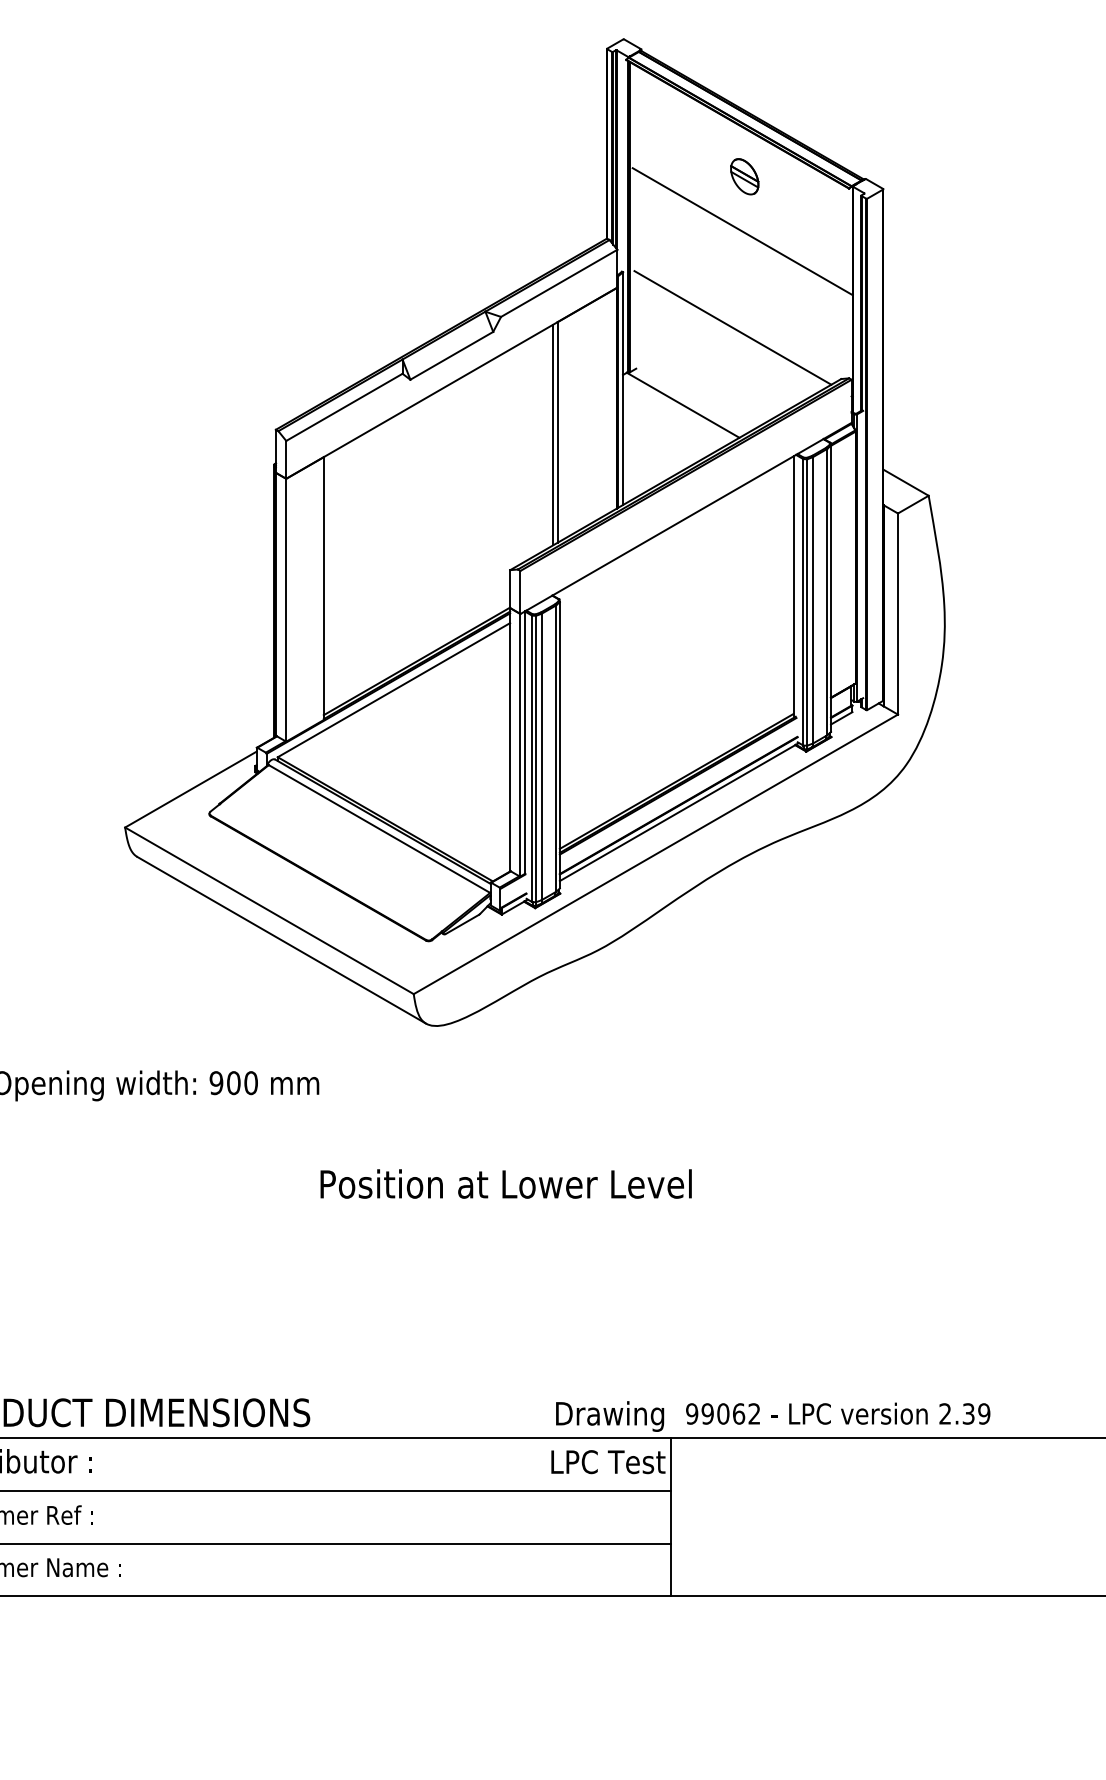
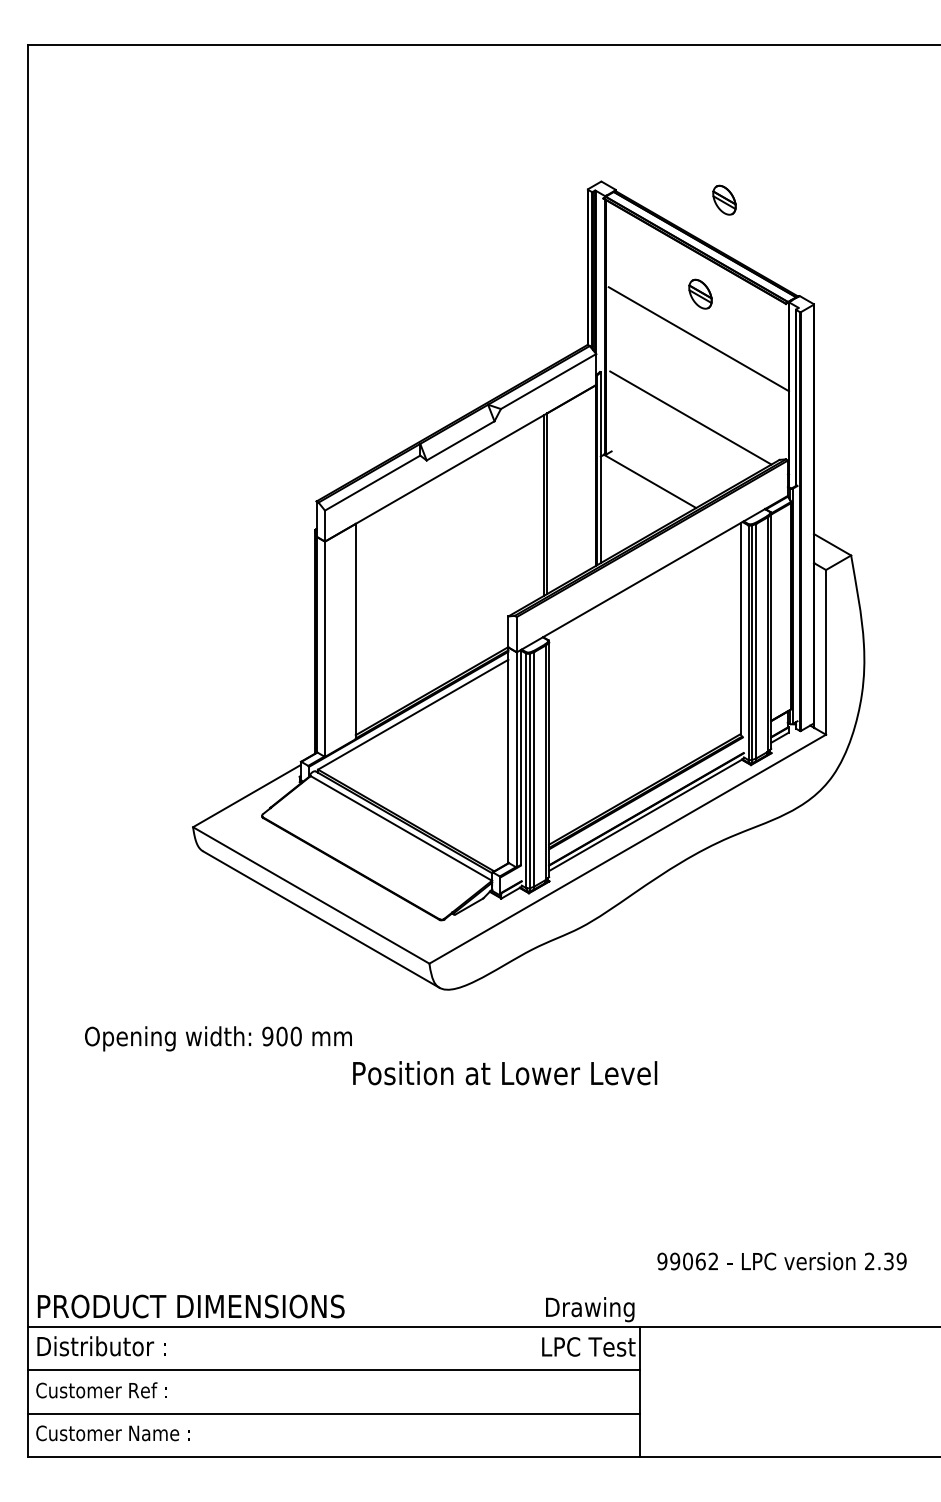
part: (774, 61) -> (724, 199), added
text: (506, 1184) -> (505, 1073), moved
text: (837, 1413) -> (781, 1261), moved

